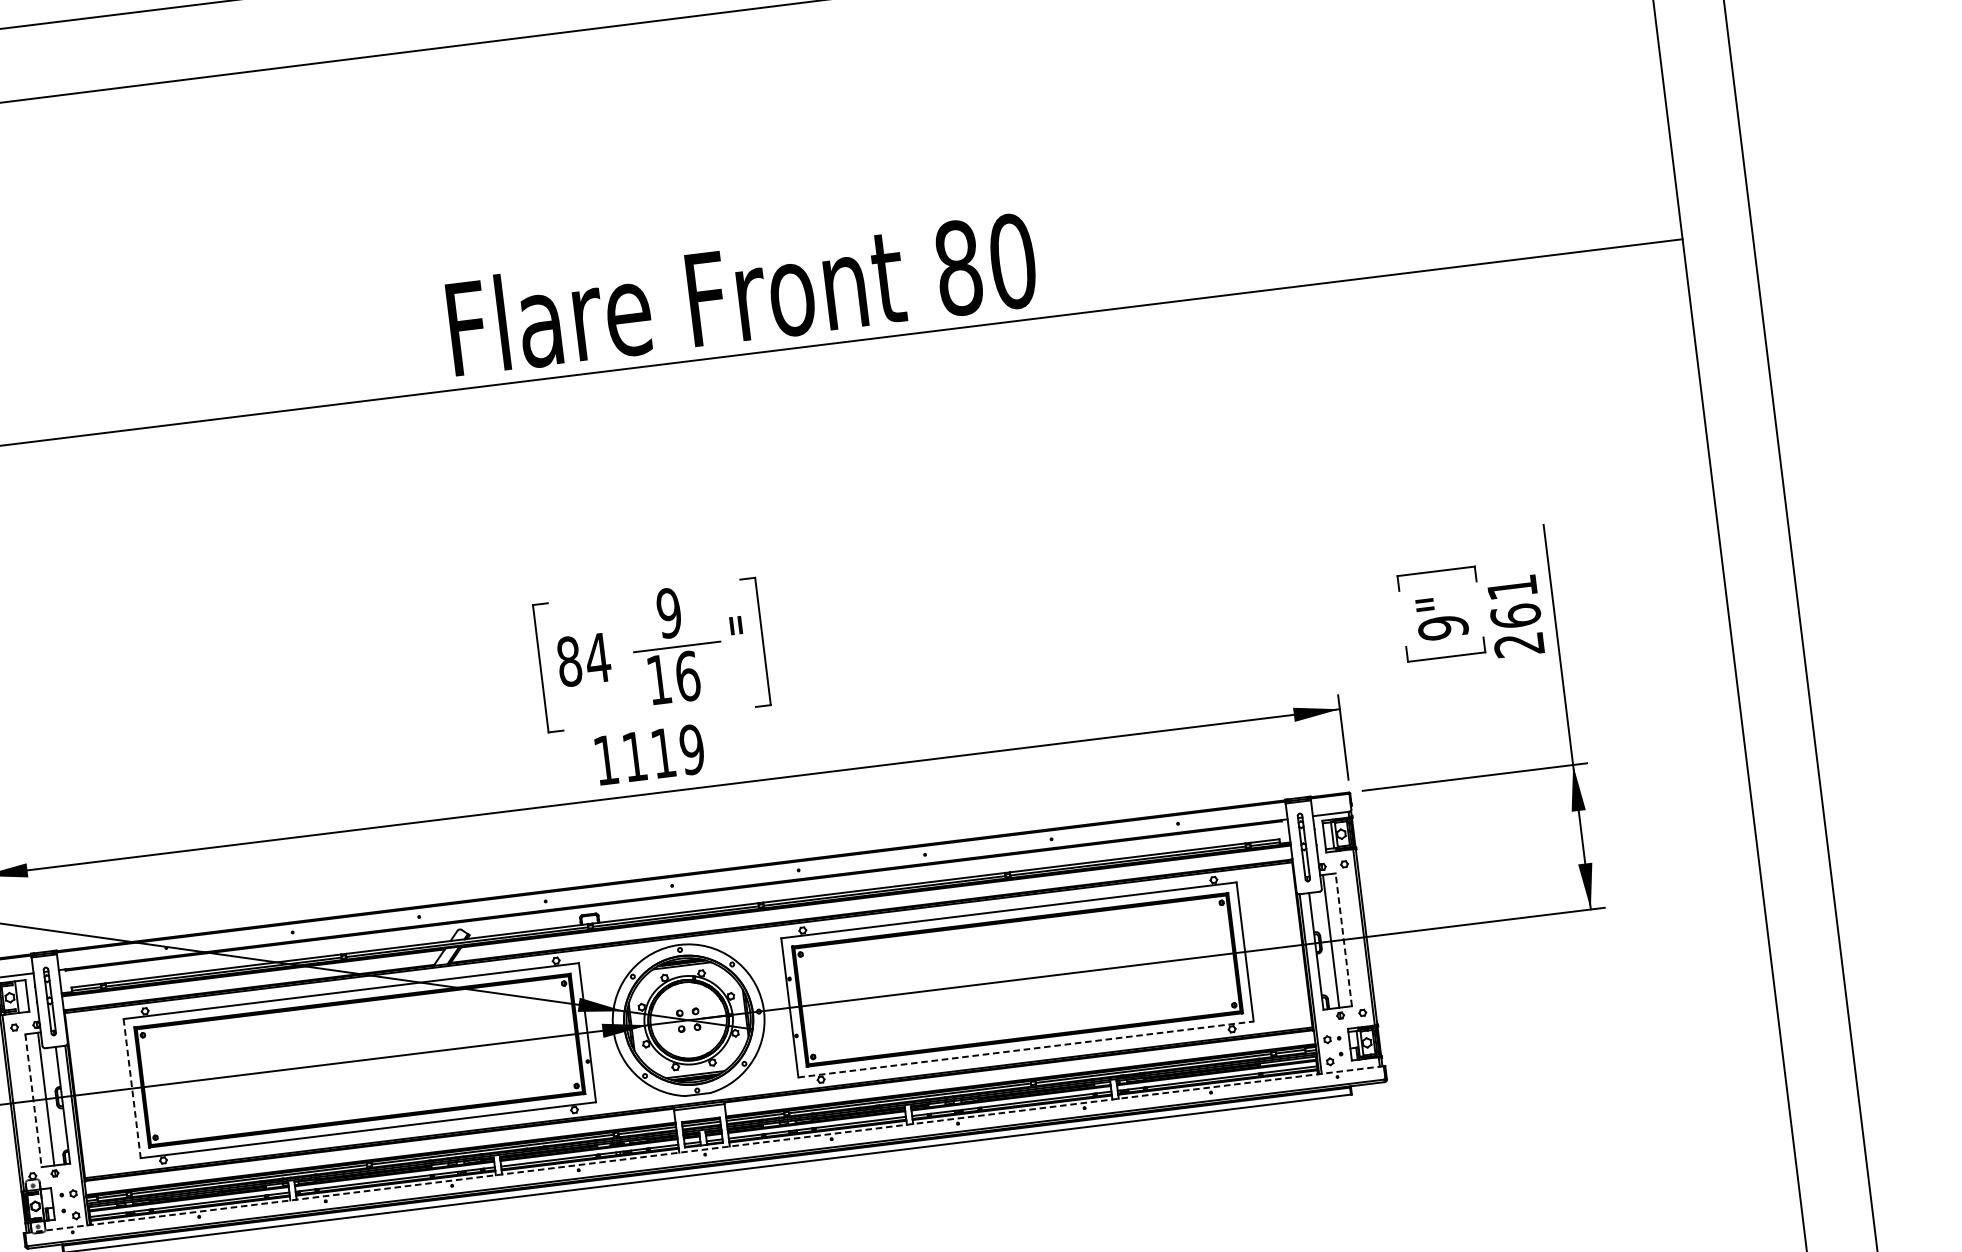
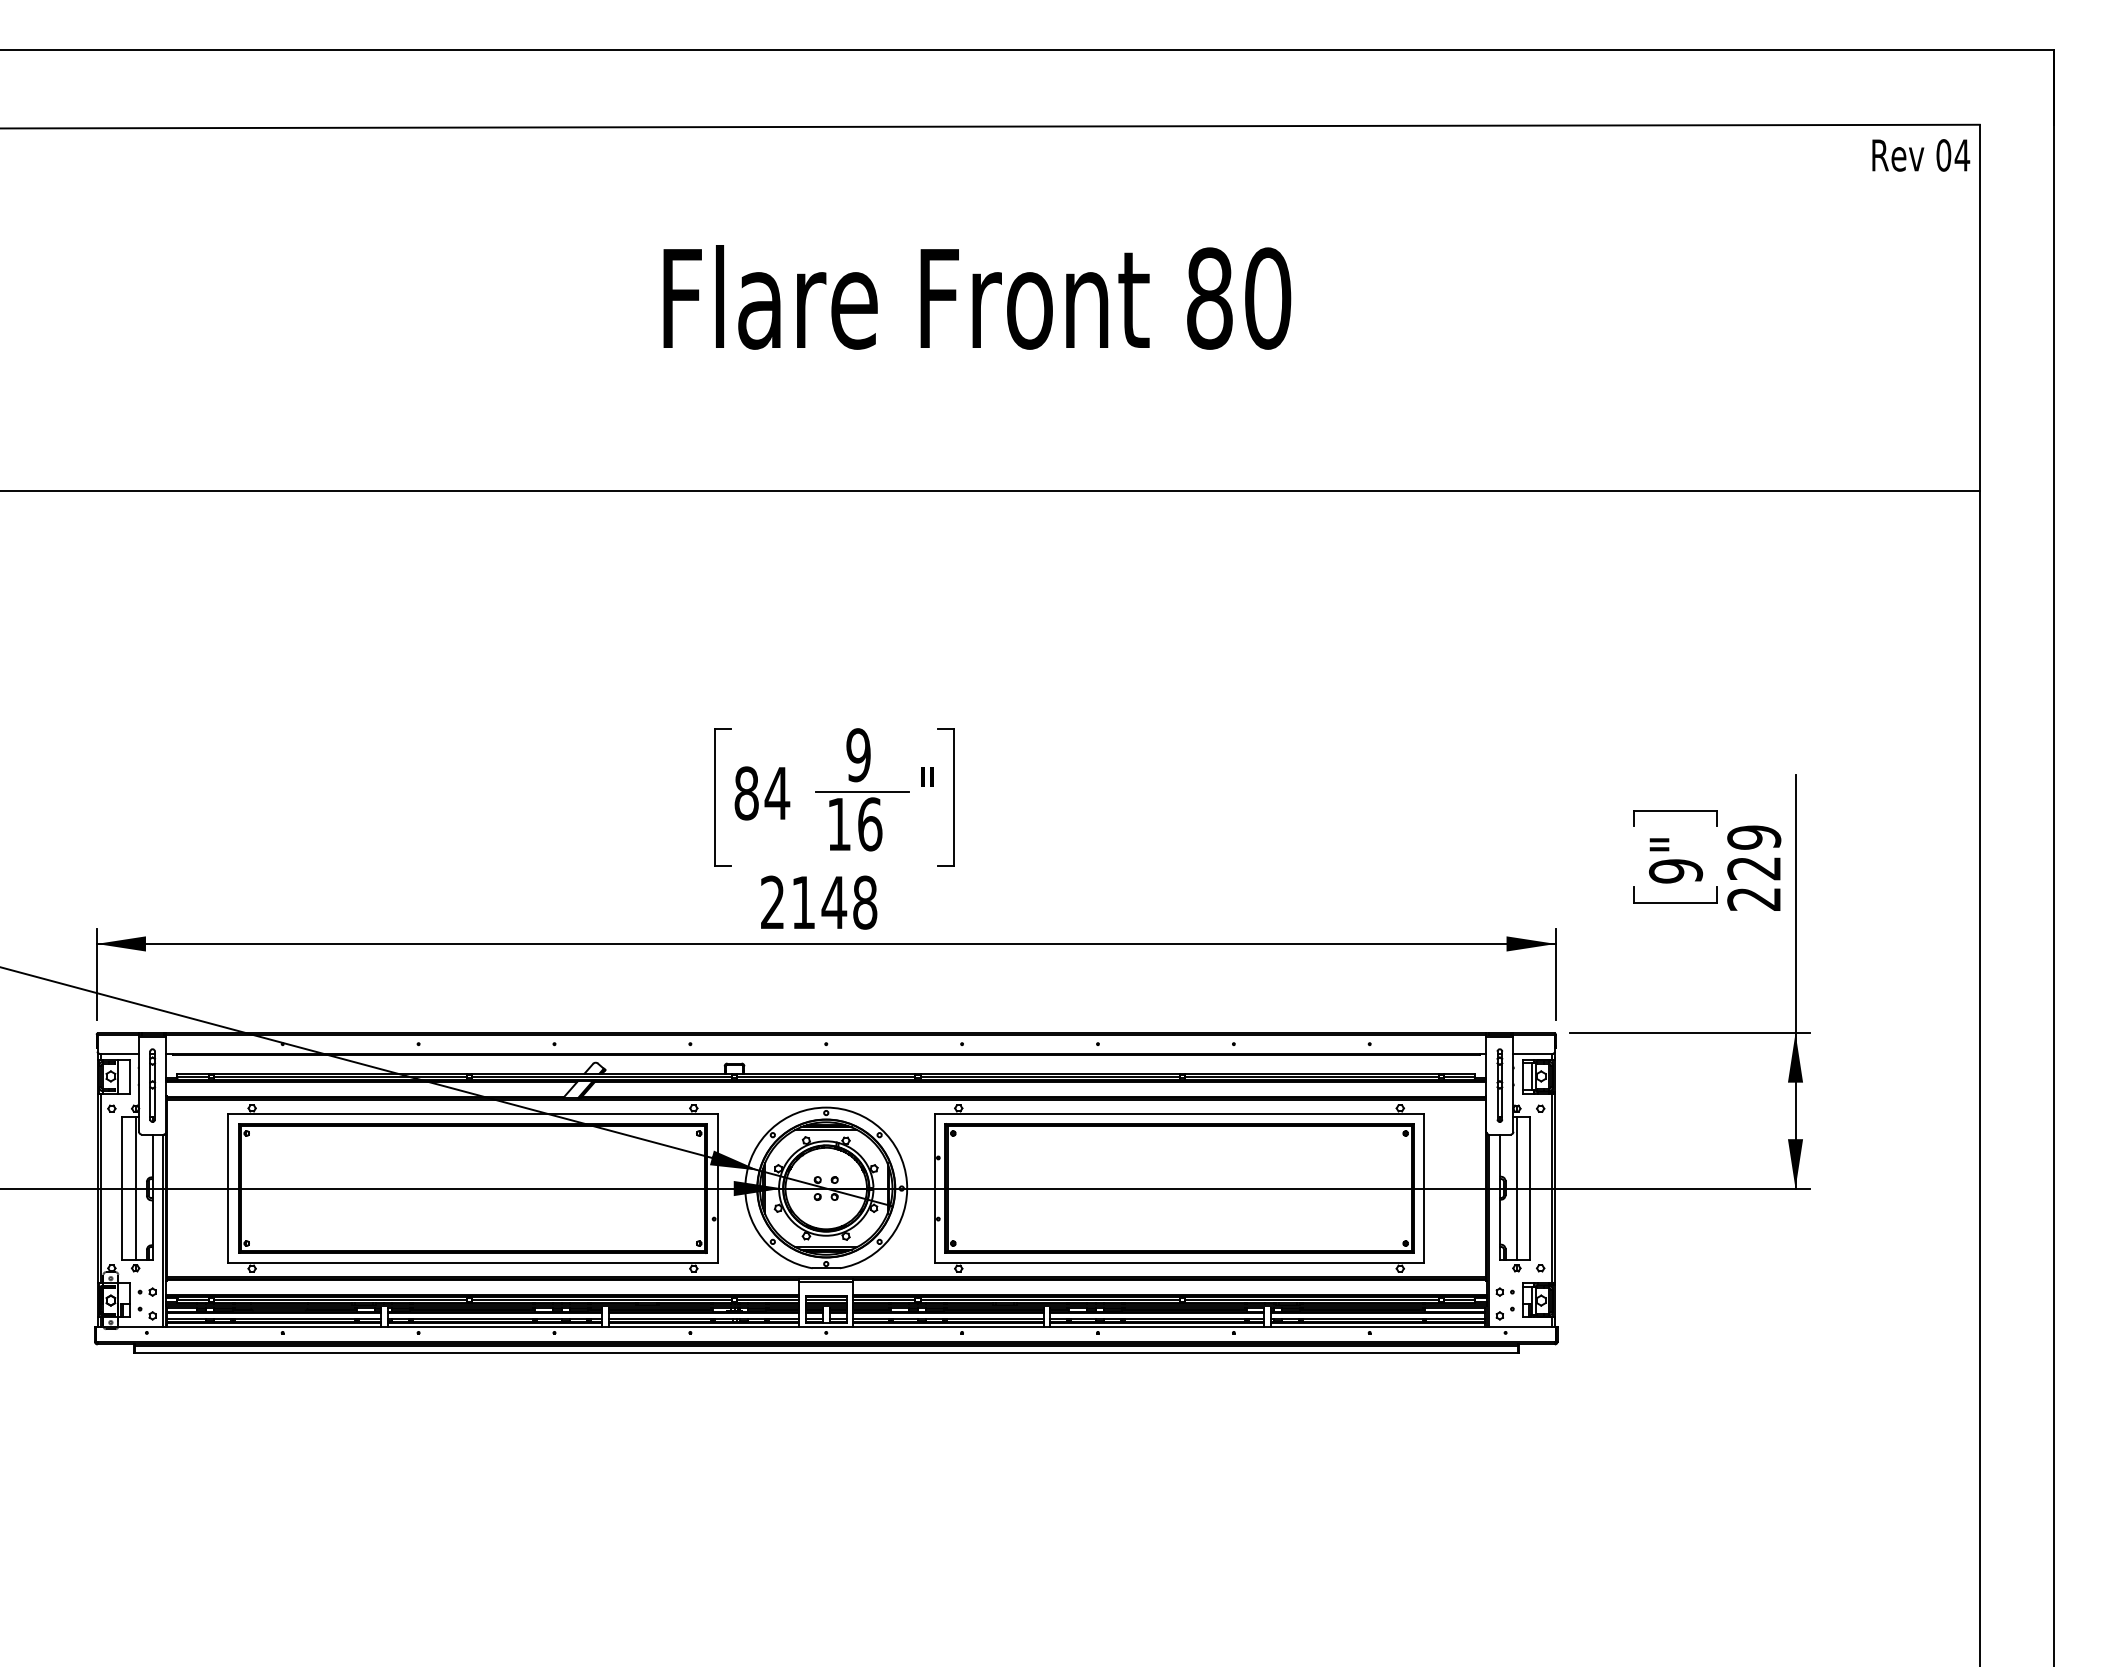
text: (742, 293) -> (977, 297), moved
text: (1514, 601) -> (1754, 852), 261 -> 229
text: (649, 754) -> (819, 902), 1119 -> 2148
line: (1344, 939) -> (1530, 1188), dashed -> solid
line: (1026, 1049) -> (1179, 1263), dashed -> solid
line: (132, 1088) -> (228, 1188), dashed -> solid
line: (33, 1101) -> (122, 1189), dashed -> solid
line: (704, 1149) -> (826, 1327), dashed -> solid

